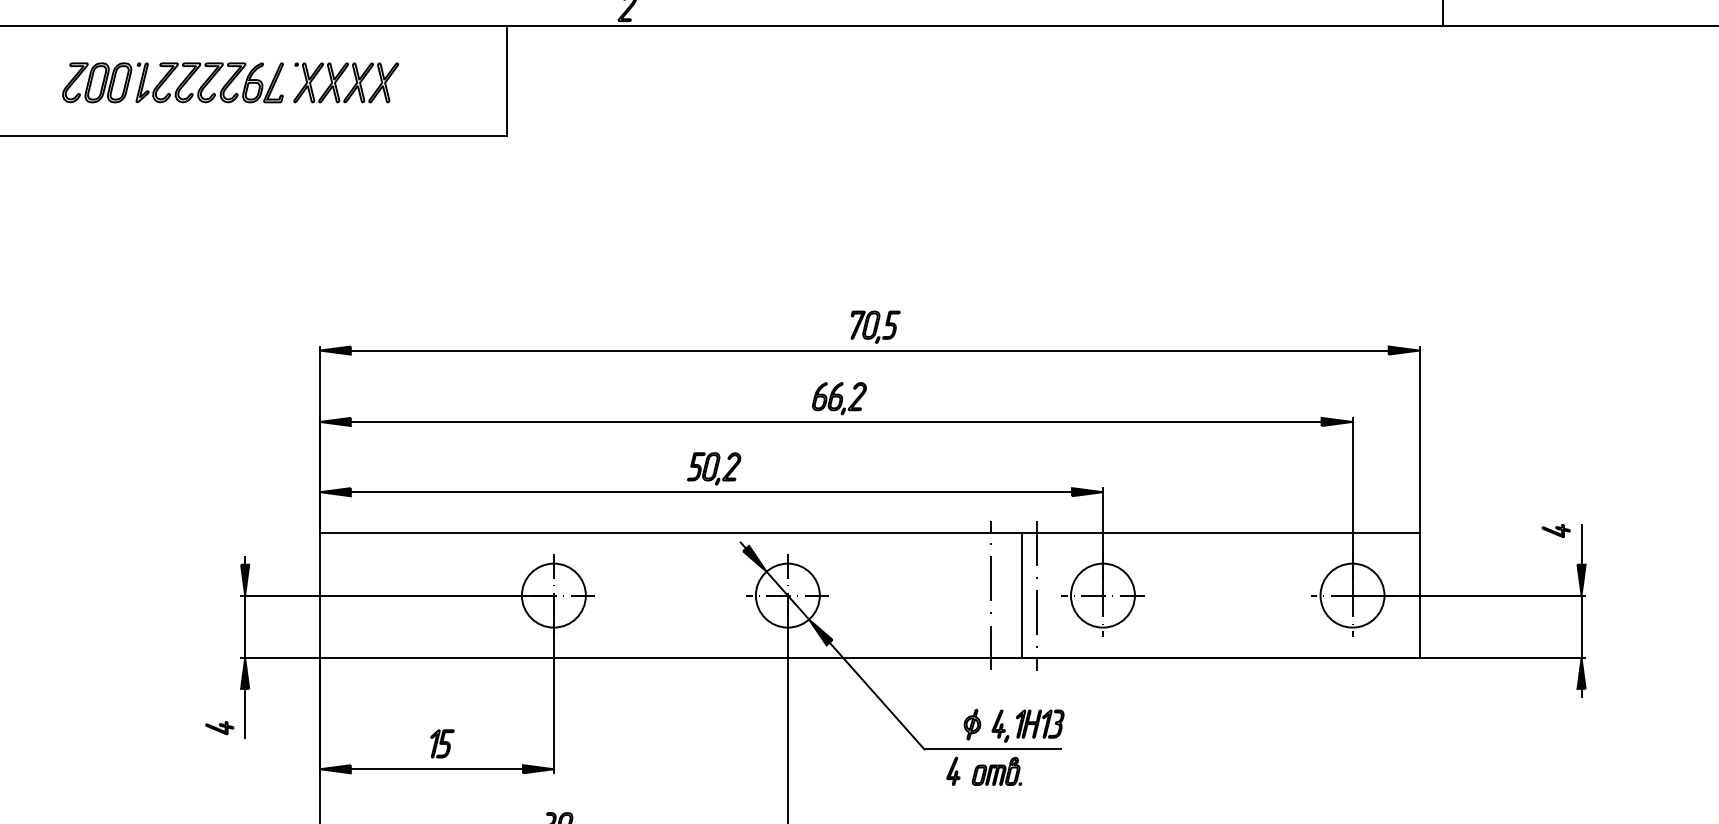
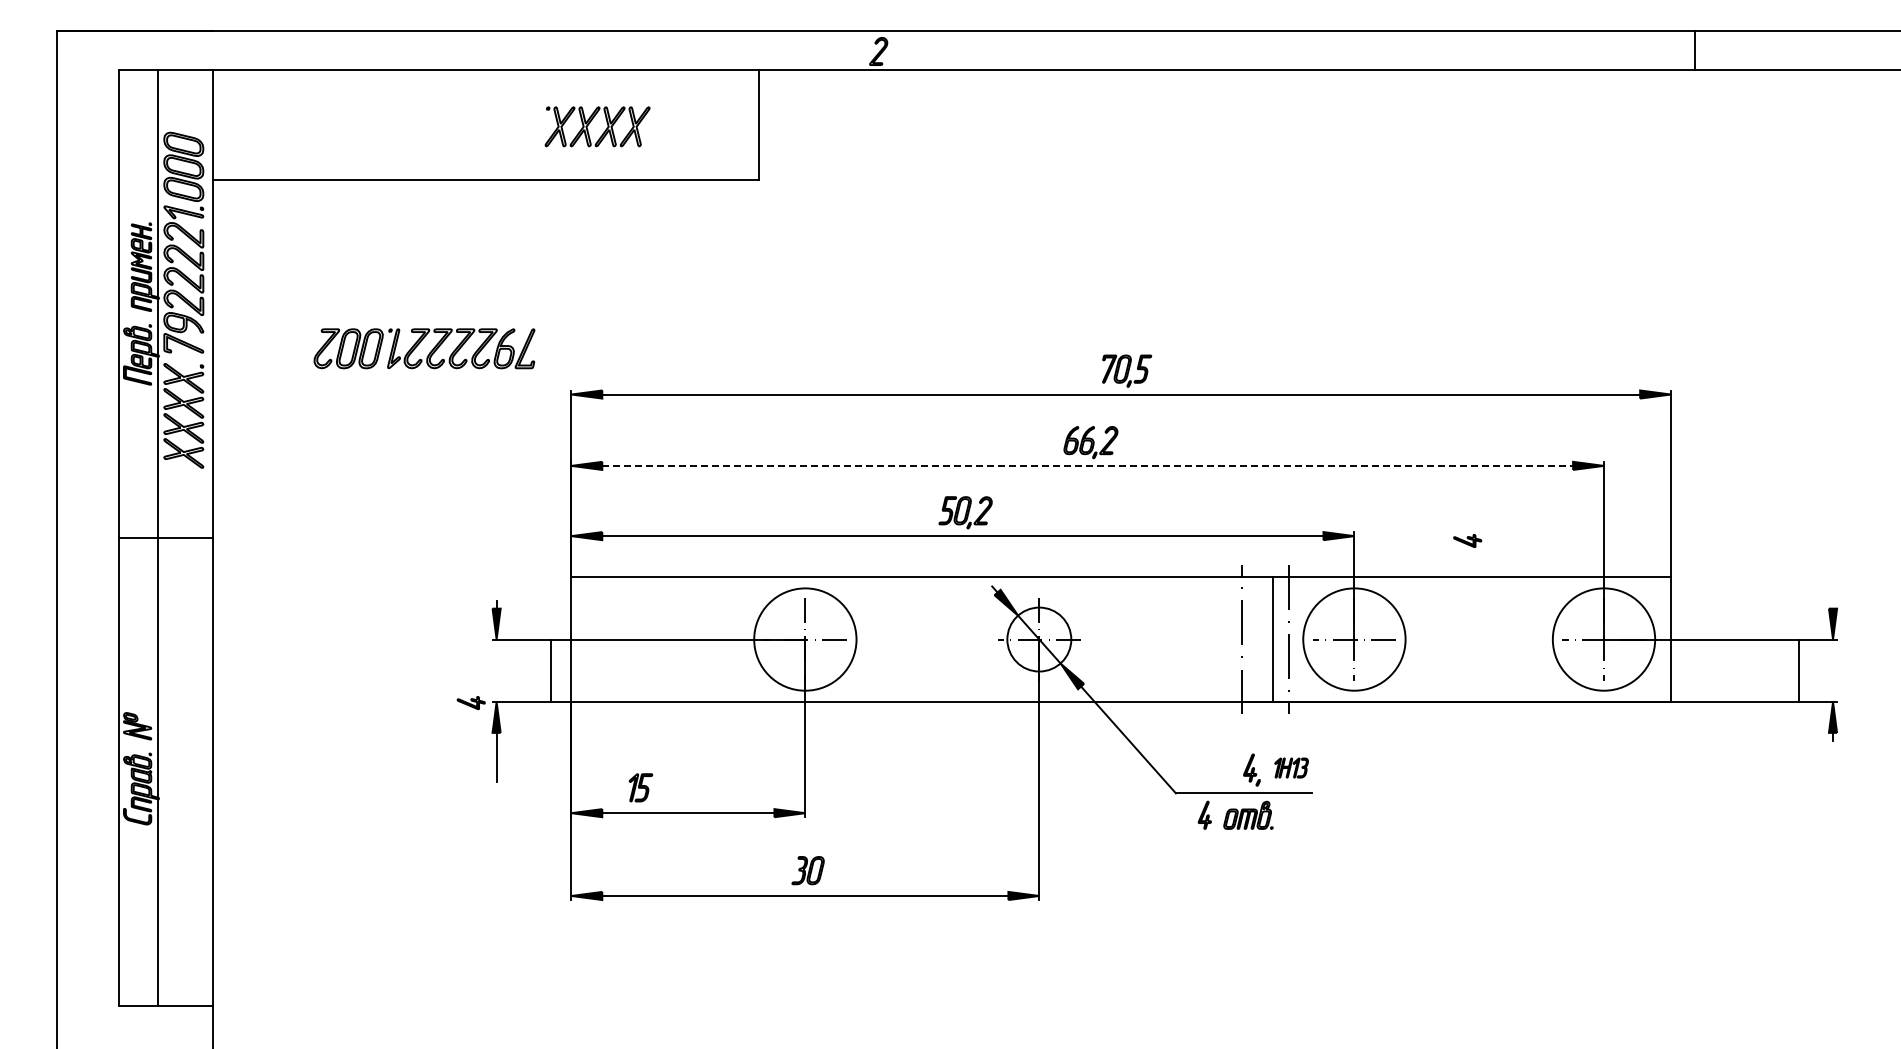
part: (169, 77) -> (420, 343), moved
line: (837, 421) -> (1088, 465), solid -> dashed
part: (1556, 530) -> (1467, 540), moved
line: (1582, 544) -> (1833, 588), removed
circle: (554, 595) -> (805, 639), size x1.6
circle: (1103, 595) -> (1354, 639), size x1.6
circle: (1352, 595) -> (1603, 639), size x1.6
line: (245, 626) -> (550, 670), moved
line: (1582, 626) -> (1799, 670), moved
part: (1040, 723) -> (1291, 767), size x0.7
part: (972, 724) -> (1223, 768), removed
part: (219, 728) -> (470, 703), moved
part: (443, 743) -> (641, 787), moved

